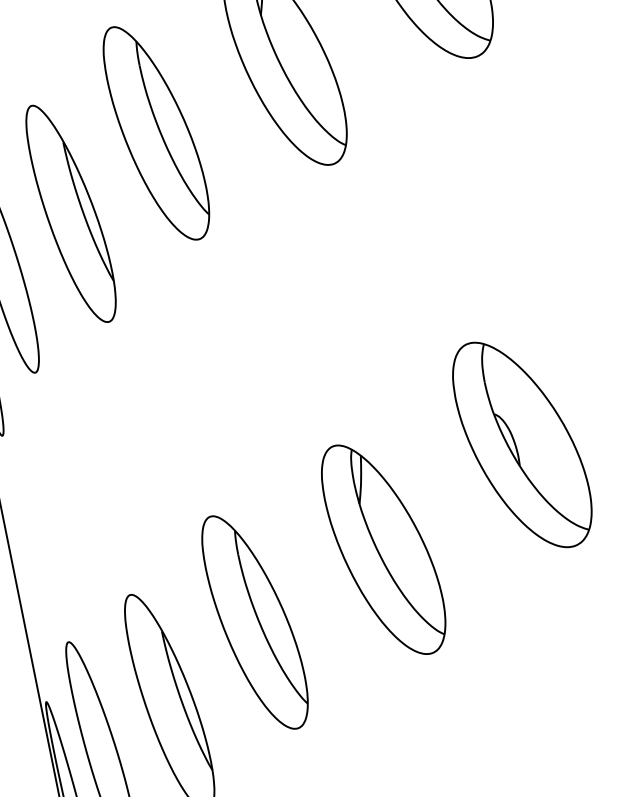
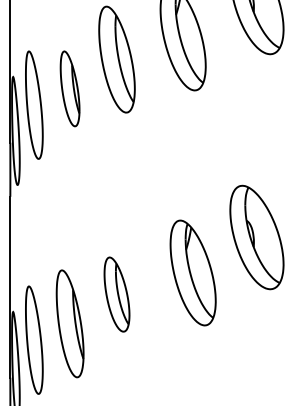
part: (69, 213) -> (69, 88), size x0.7
part: (382, 548) -> (192, 272), moved
part: (254, 622) -> (116, 294), size x0.7

